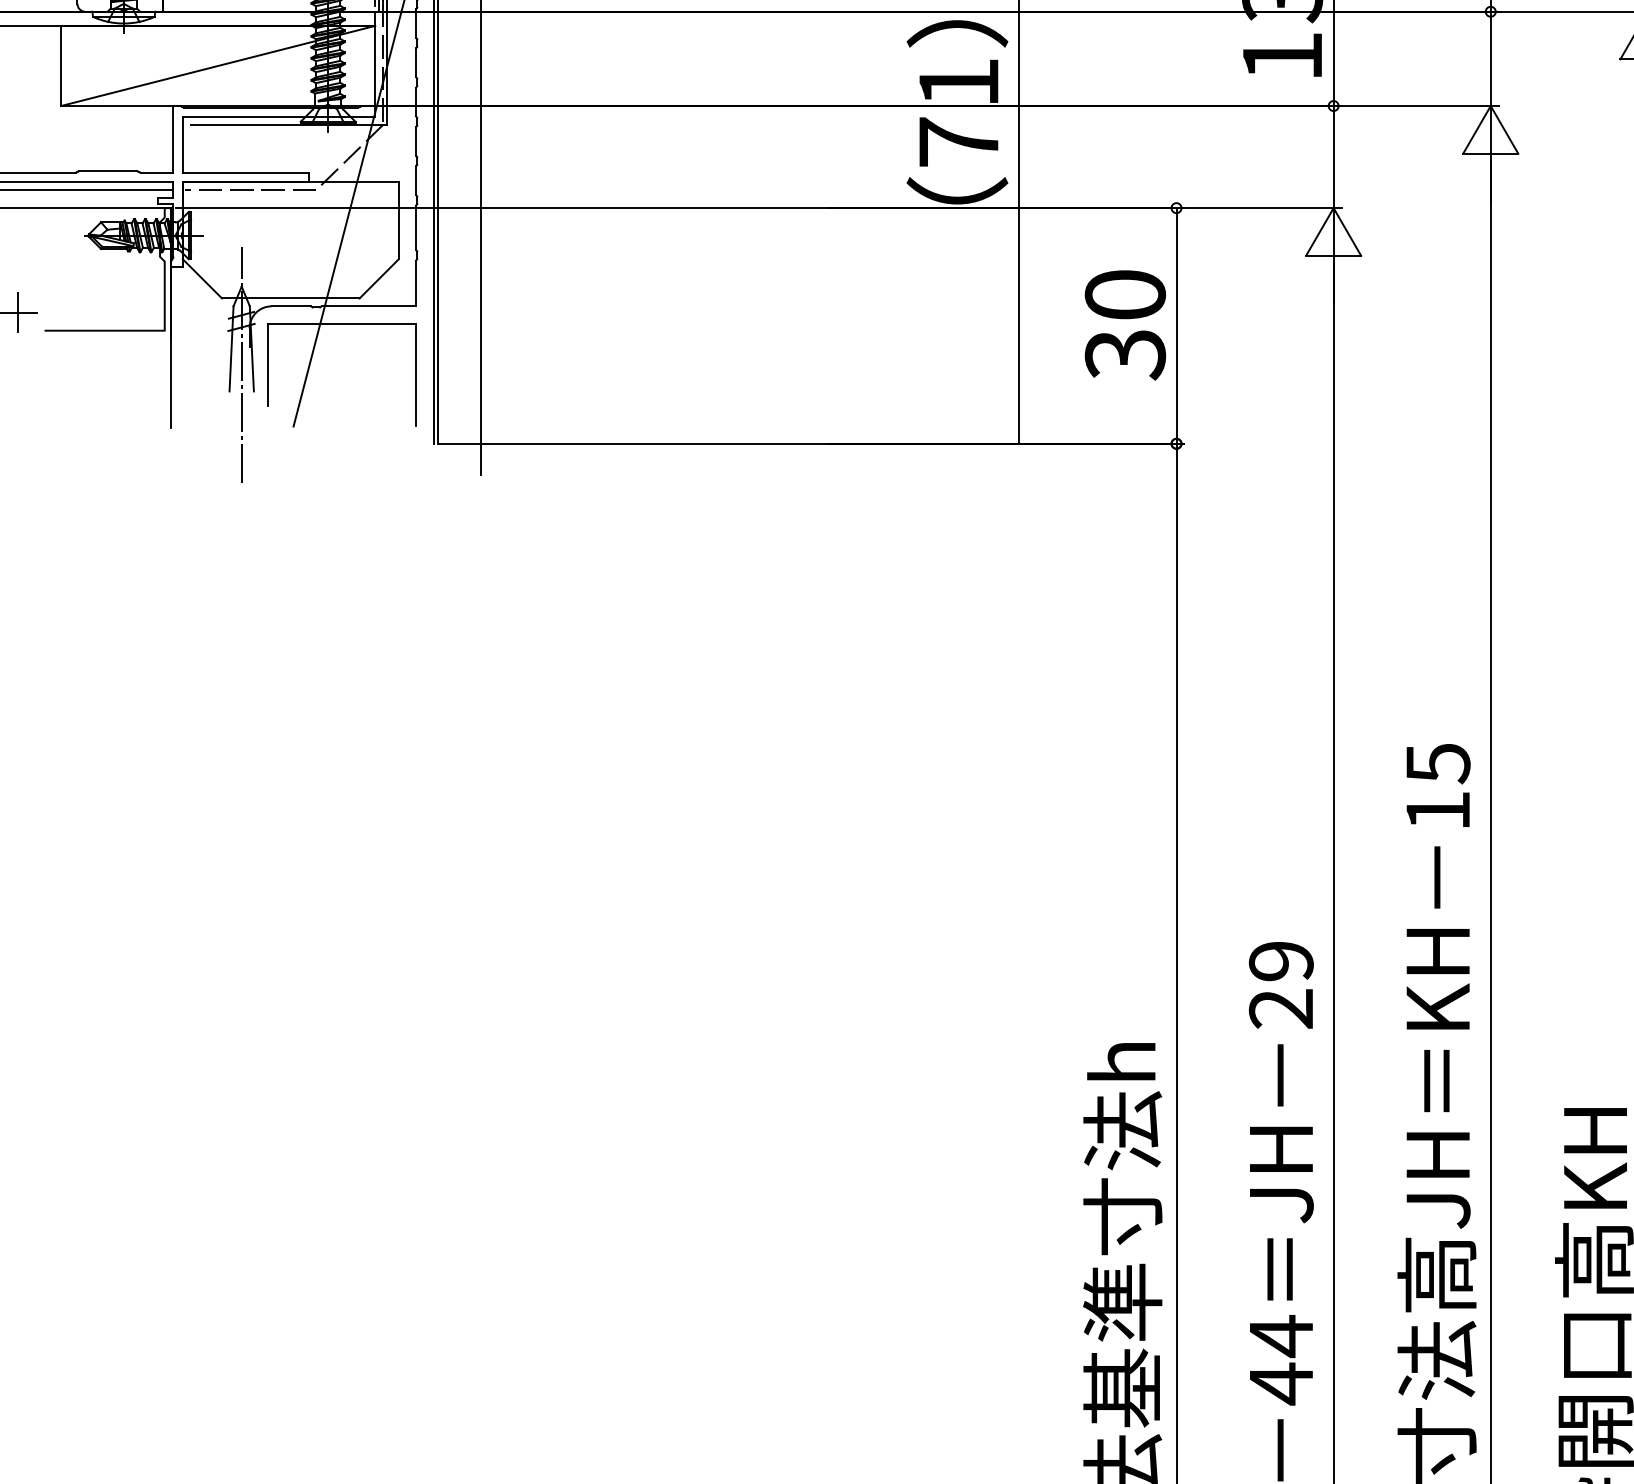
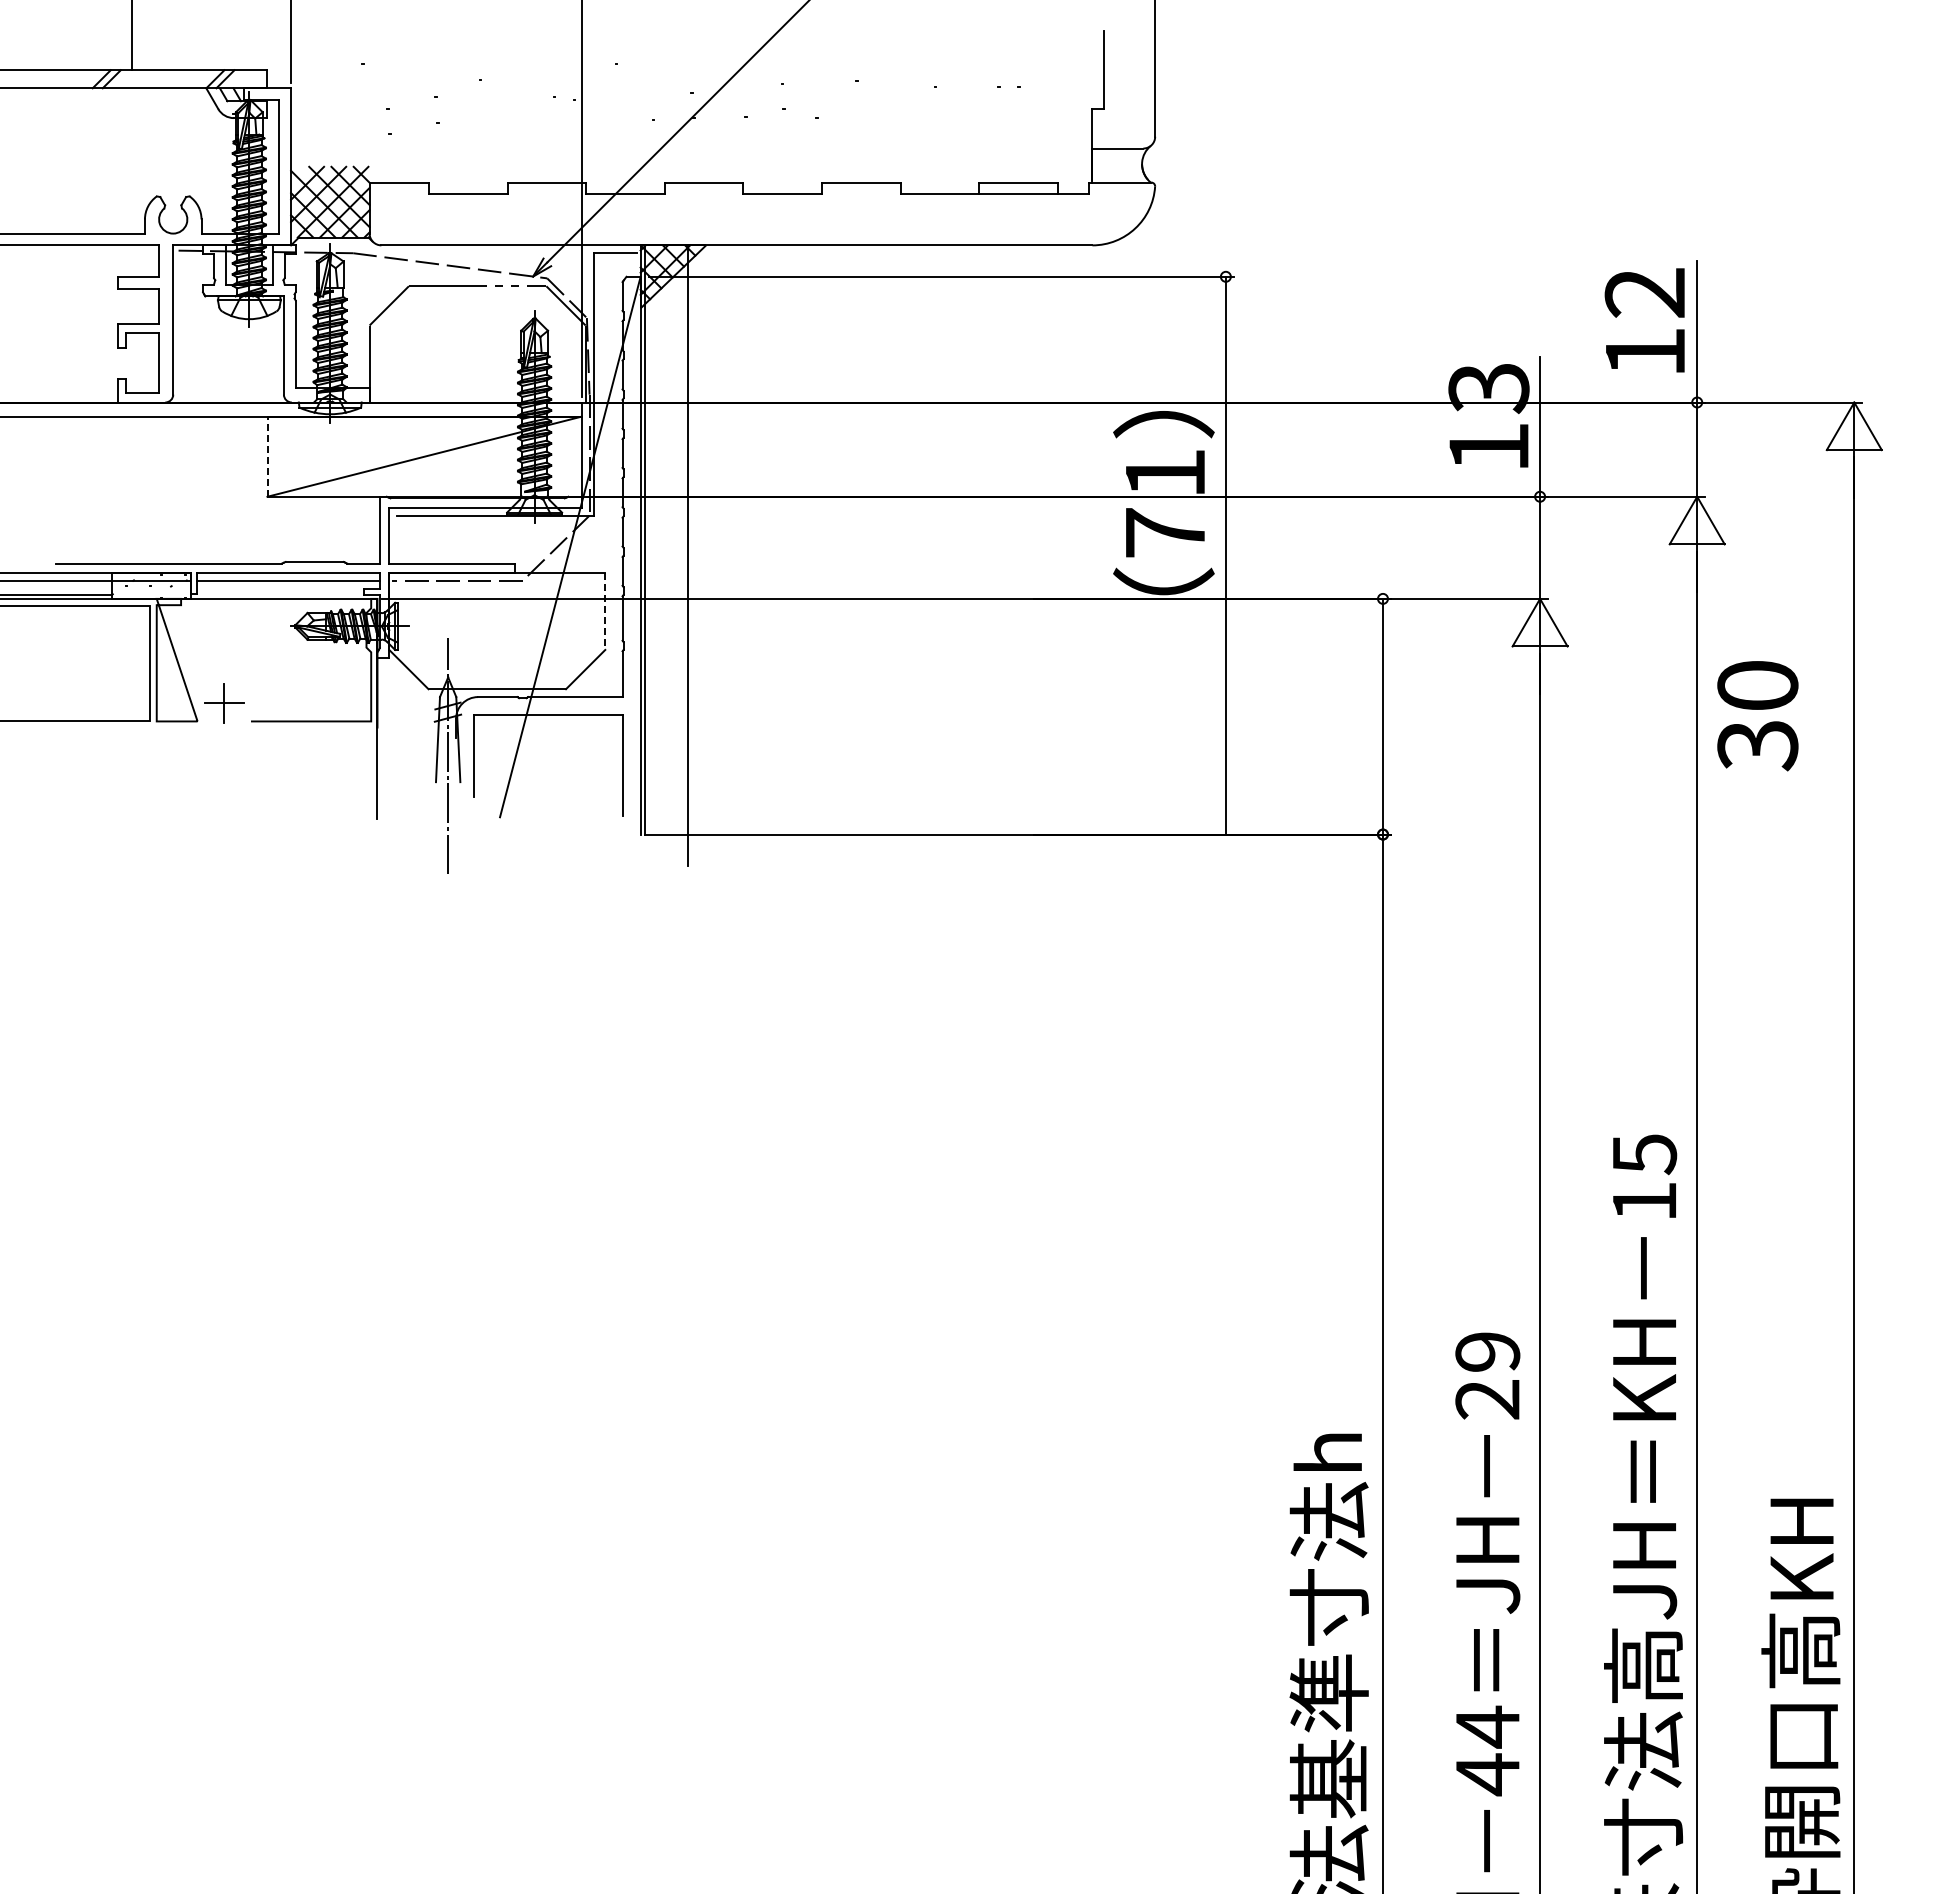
line: (61, 65) -> (267, 456), solid -> dashed
line: (399, 220) -> (605, 611), solid -> dashed
text: (1125, 325) -> (1757, 716), moved

